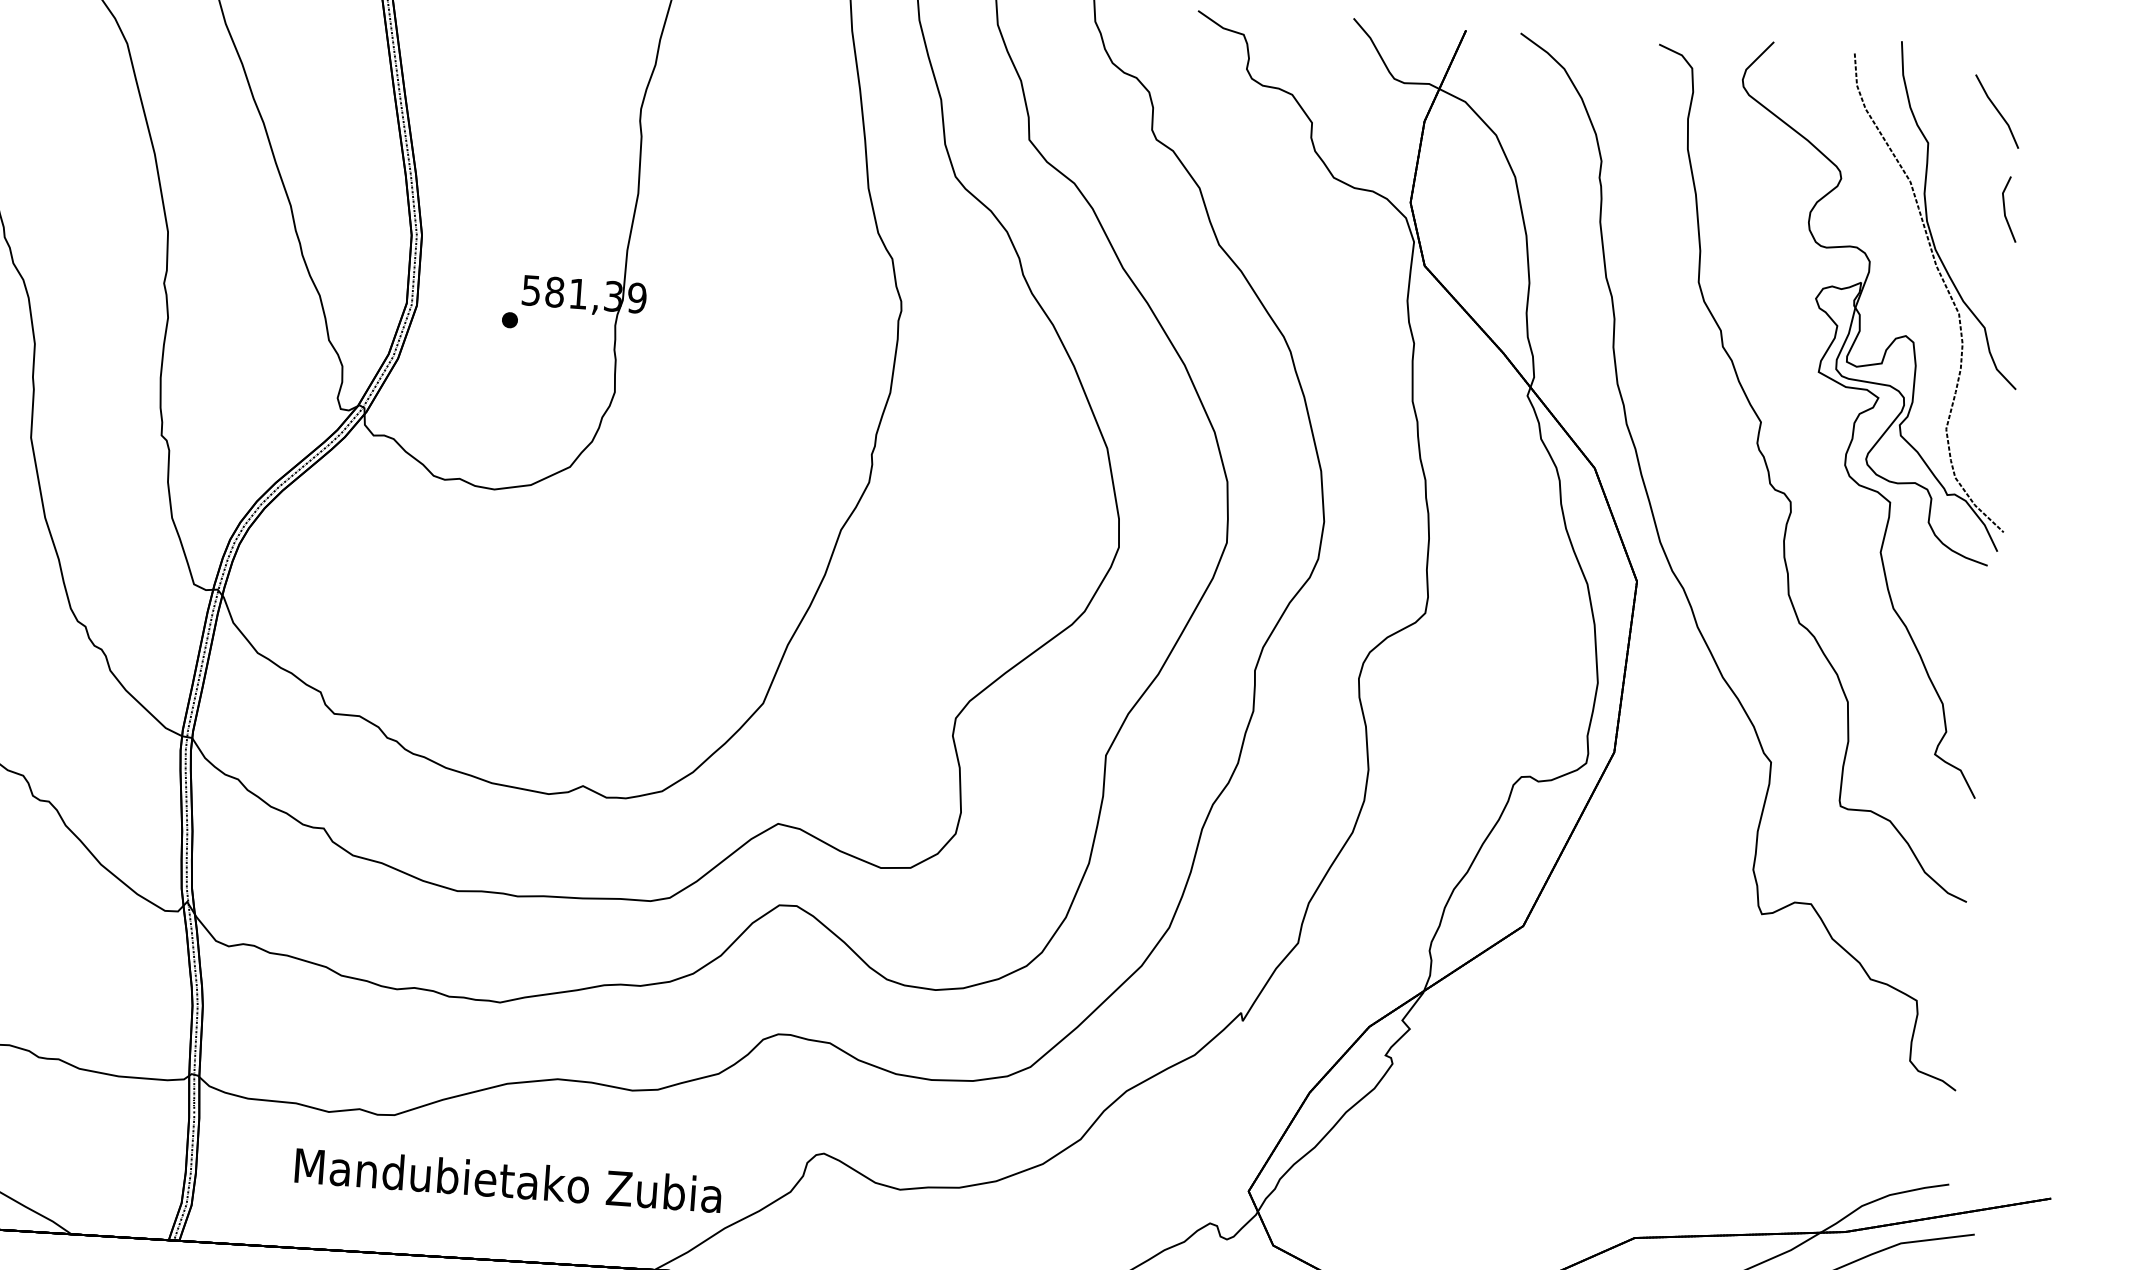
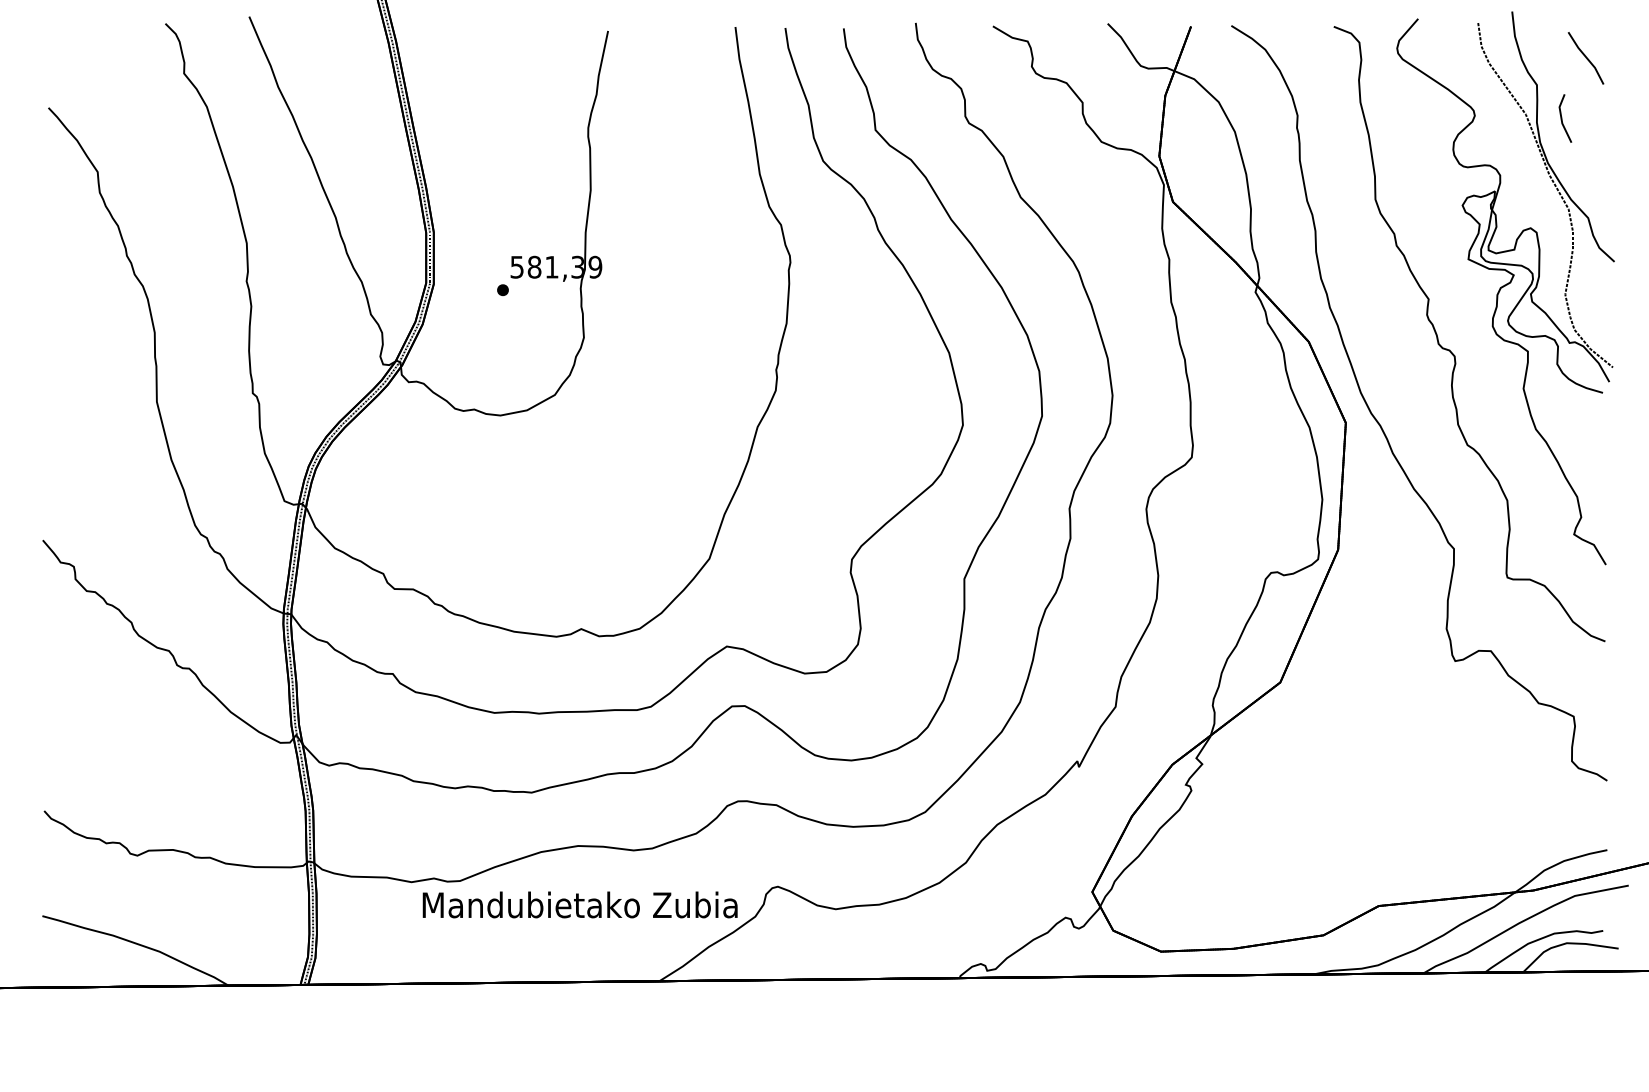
line: (2005, 209) -> (1562, 118), moved
text: (507, 1179) -> (579, 904), moved

